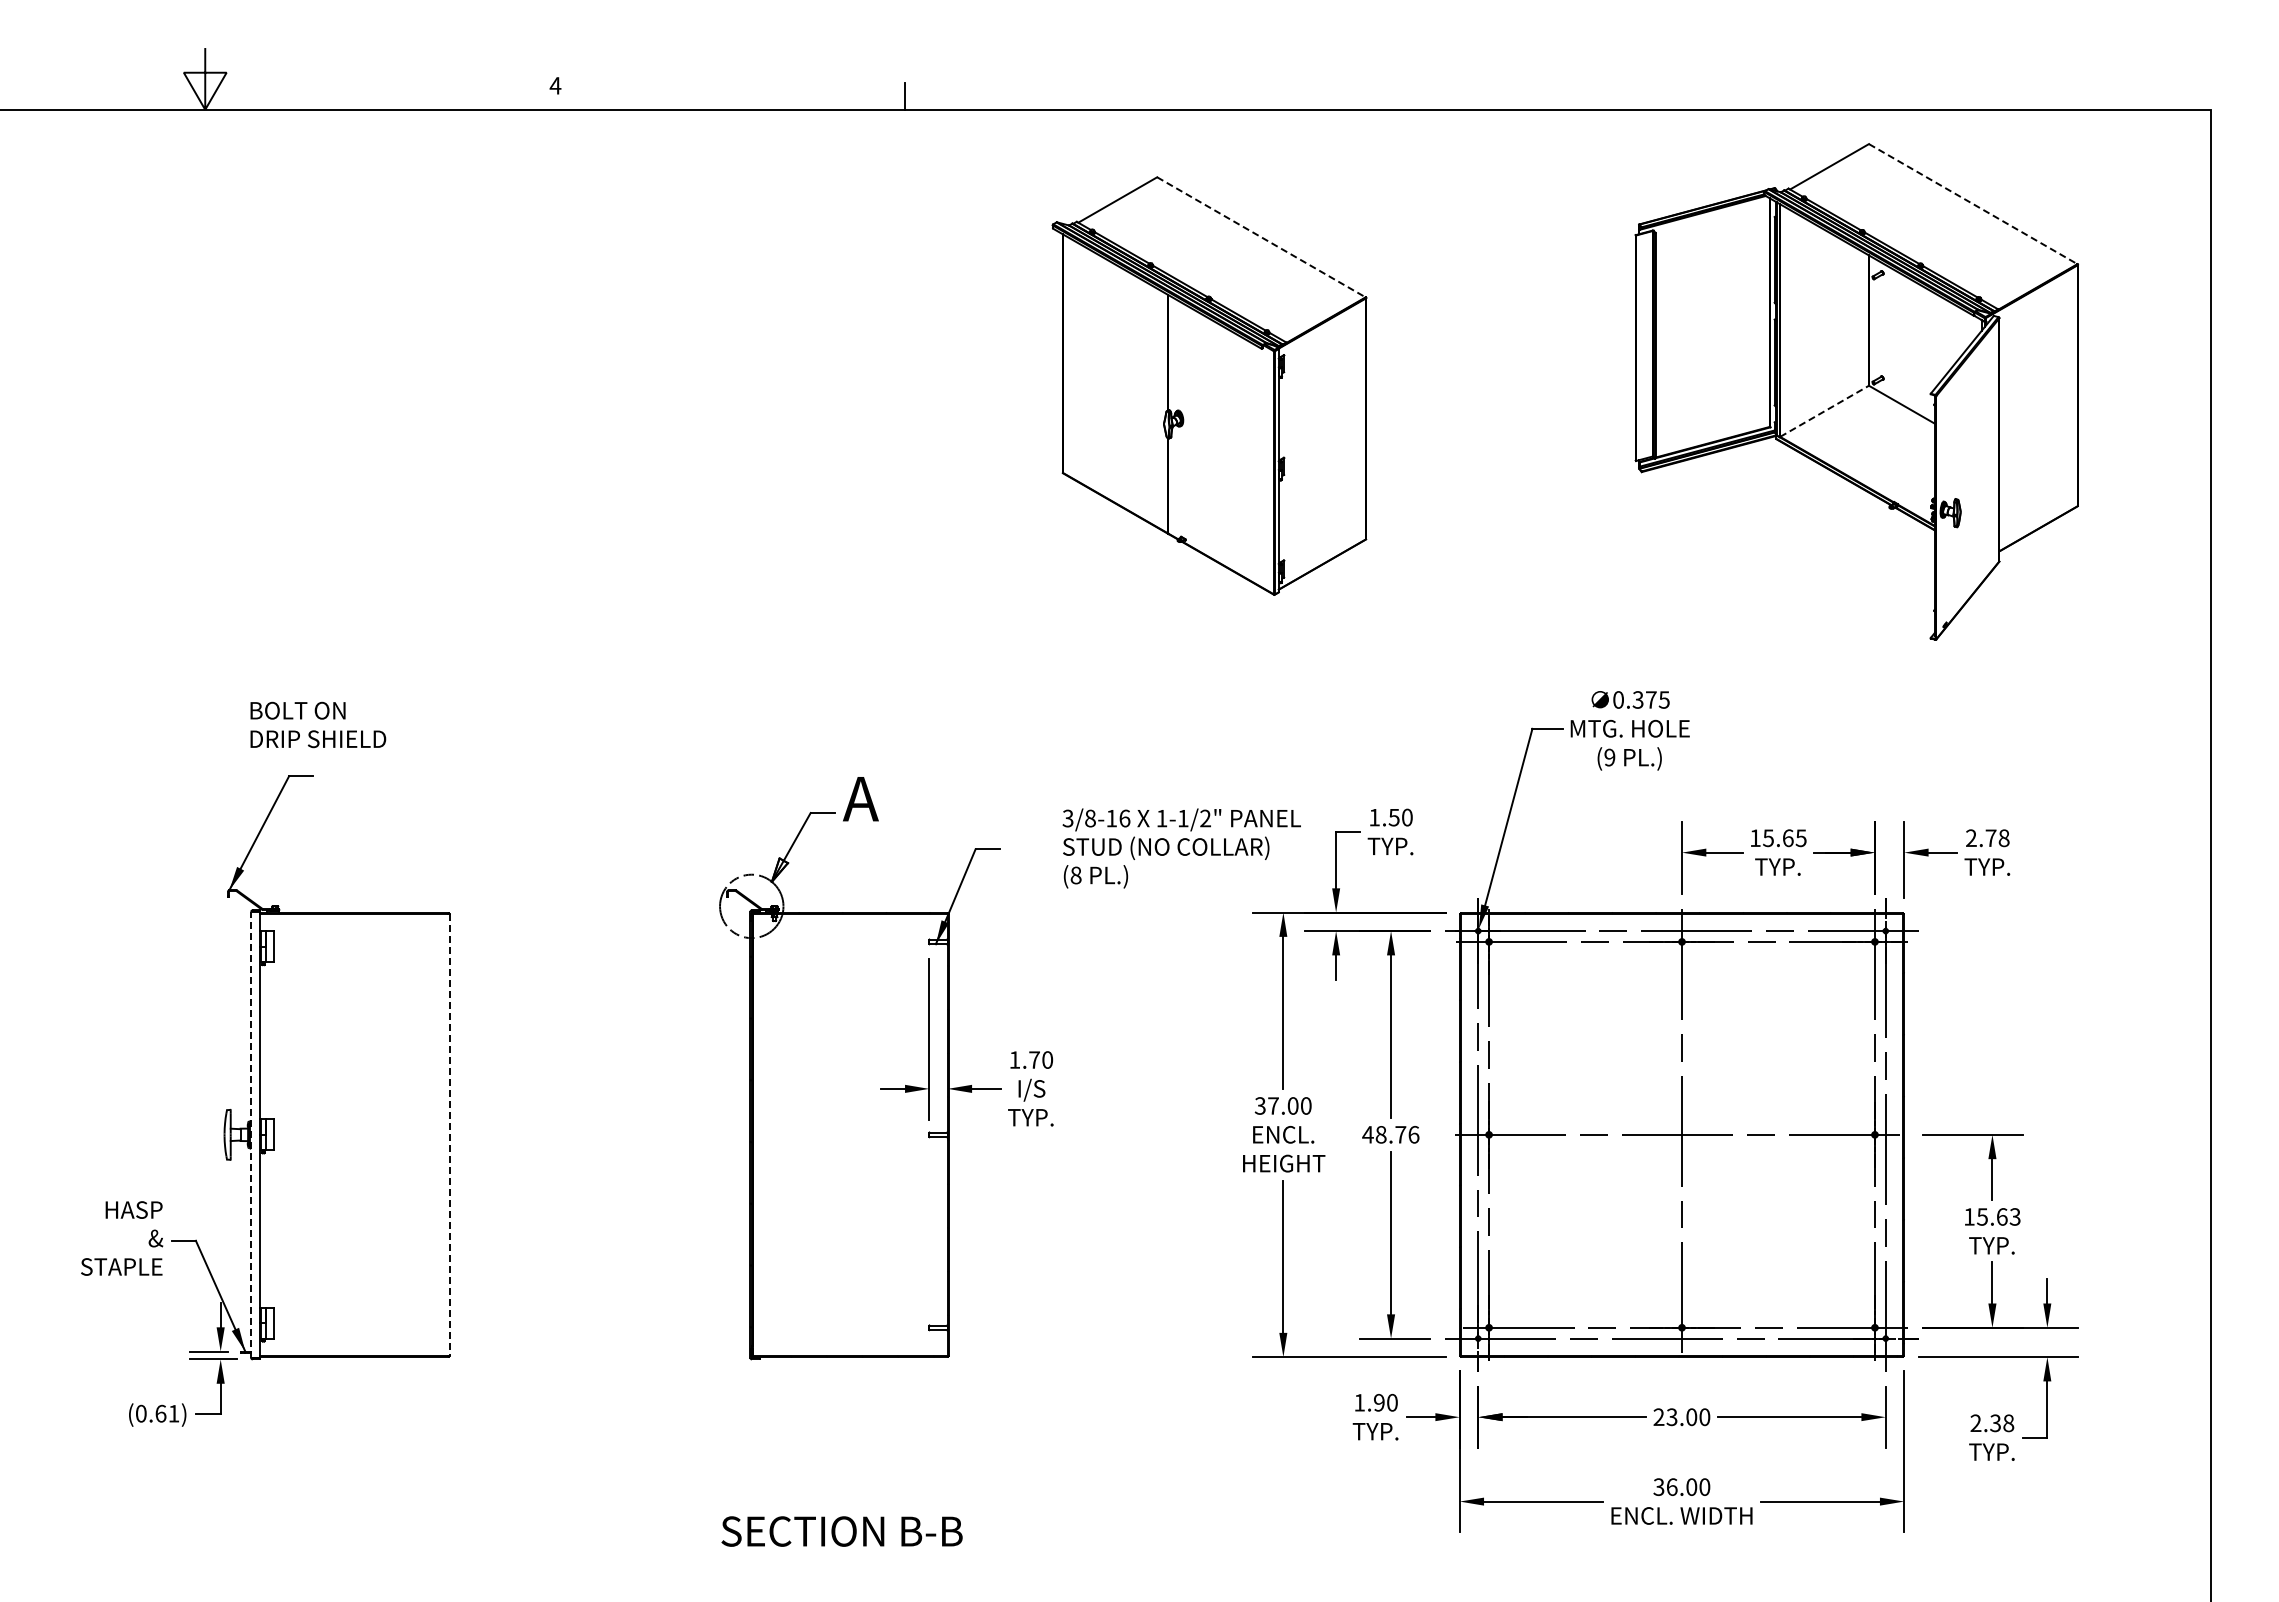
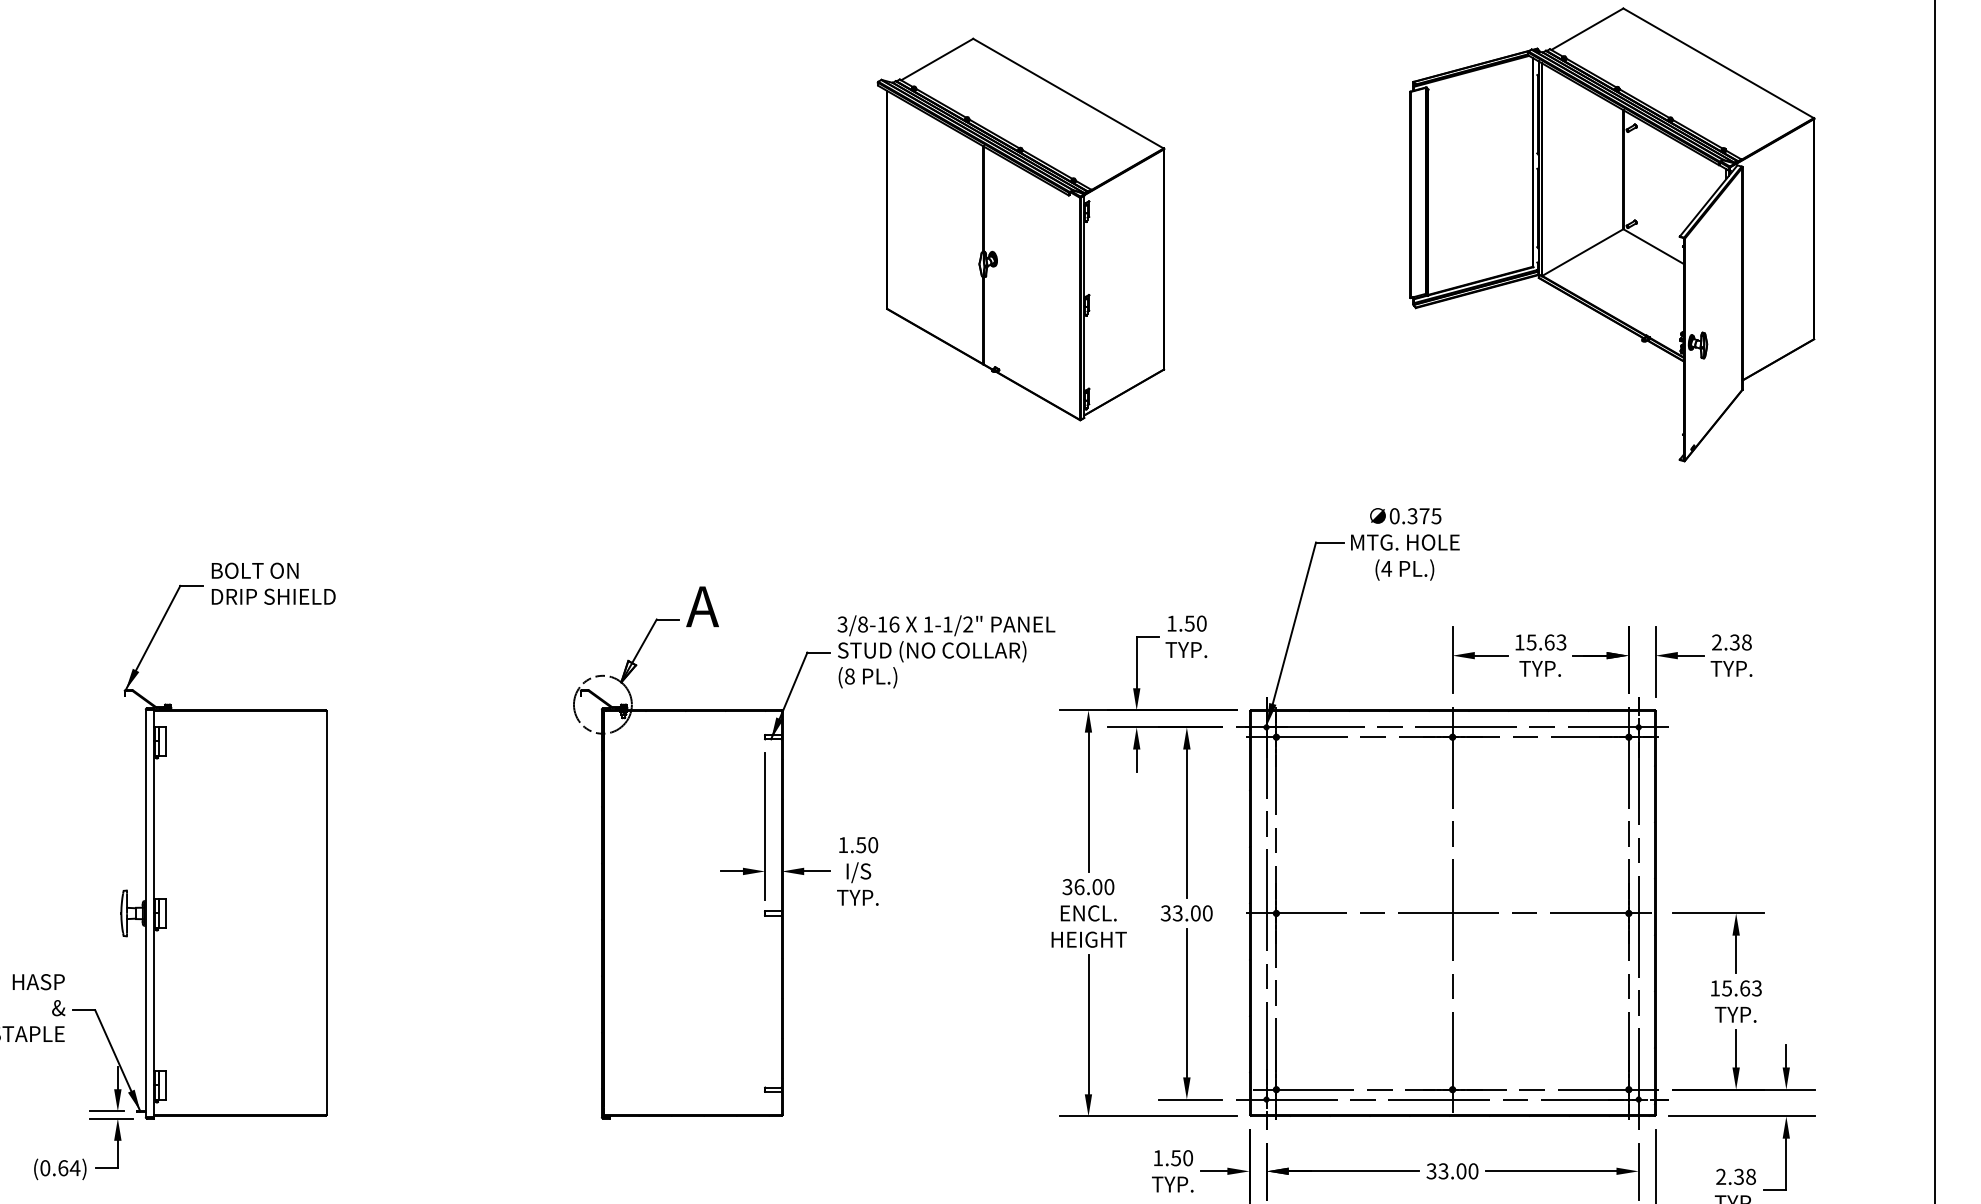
line: (1973, 204) -> (1718, 63), dashed -> solid
line: (1261, 237) -> (1068, 93), dashed -> solid
line: (1824, 411) -> (1582, 252), dashed -> solid
text: (318, 724) -> (273, 583), moved
text: (1609, 757) -> (1386, 568), (9 -> (4
text: (1801, 837) -> (1561, 641), 15.65 -> 15.63
text: (1990, 838) -> (1734, 642), 2.78 -> 2.38
text: (1181, 848) -> (946, 651), moved
text: (1034, 1059) -> (861, 844), 1.70 -> 1.50
text: (1273, 1105) -> (1079, 886), 37.00 -> 36.00
line: (251, 1134) -> (145, 913), dashed -> solid
text: (1390, 1134) -> (1186, 913), 48.76 -> 33.00
line: (449, 1135) -> (326, 914), dashed -> solid
text: (1378, 1402) -> (1175, 1157), 1.90 -> 1.50
text: (173, 1413) -> (74, 1167), (0.61) -> (0.64)
text: (1658, 1417) -> (1431, 1171), 23.00 -> 33.00

